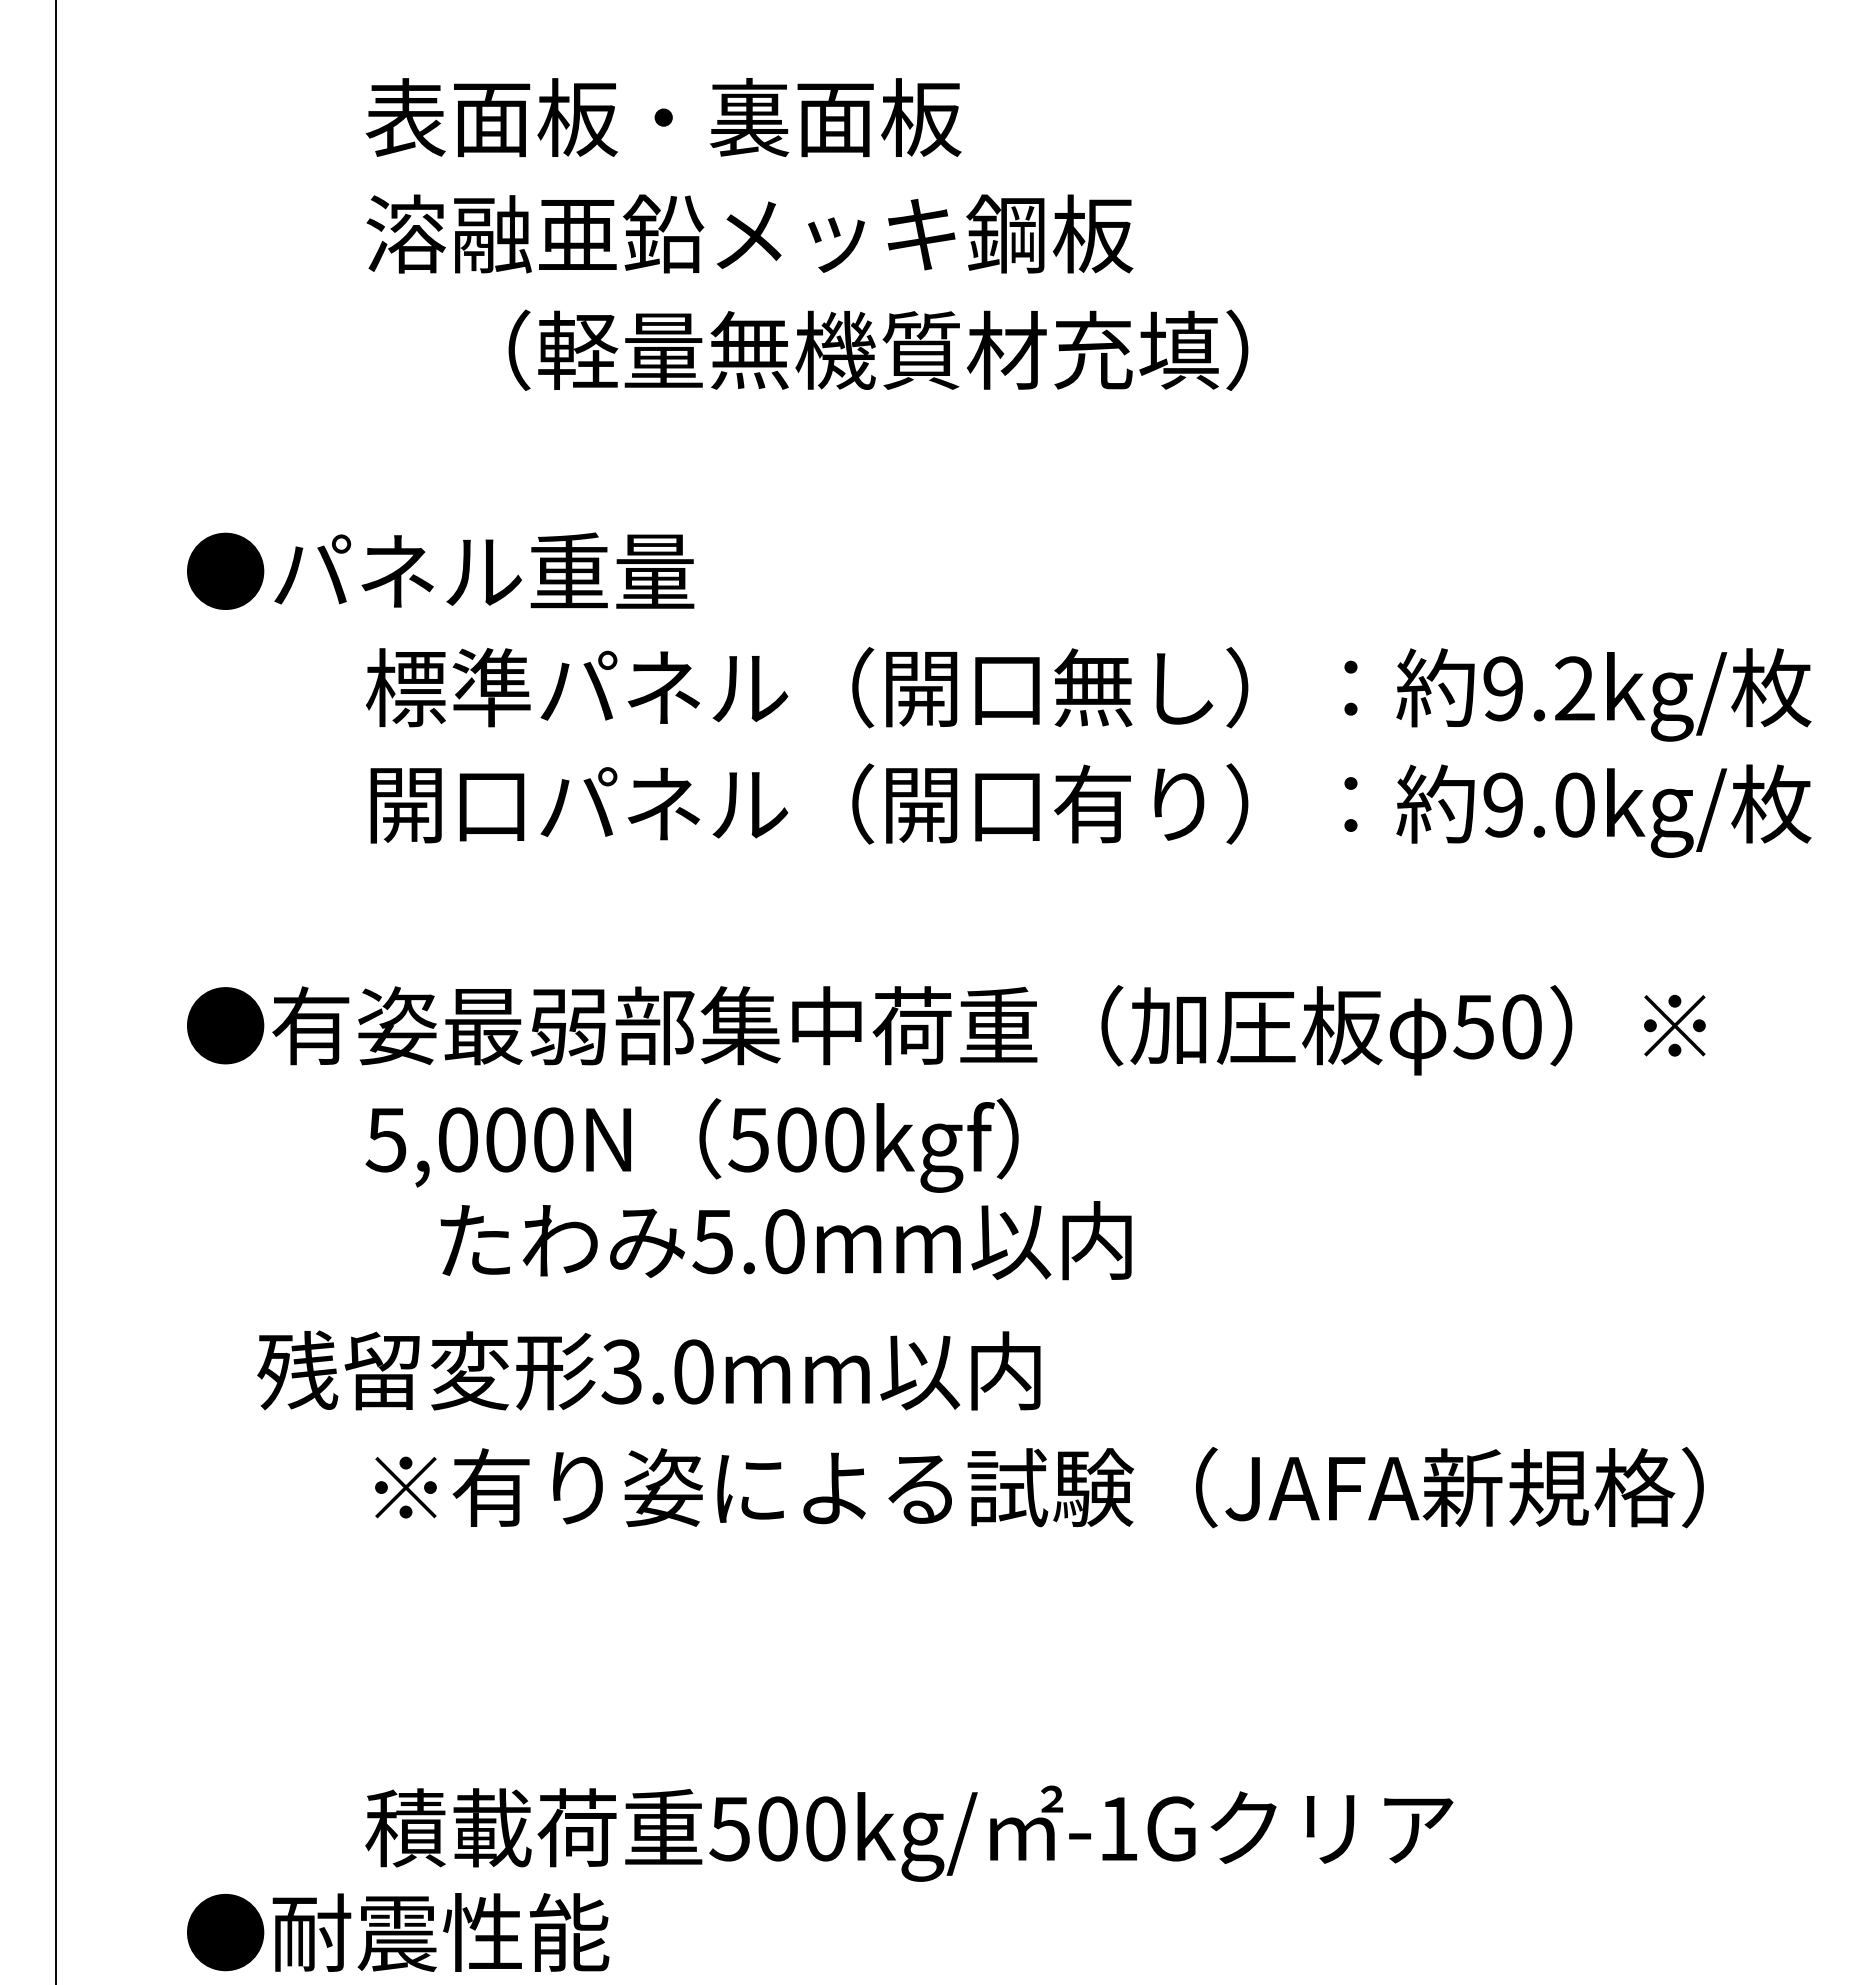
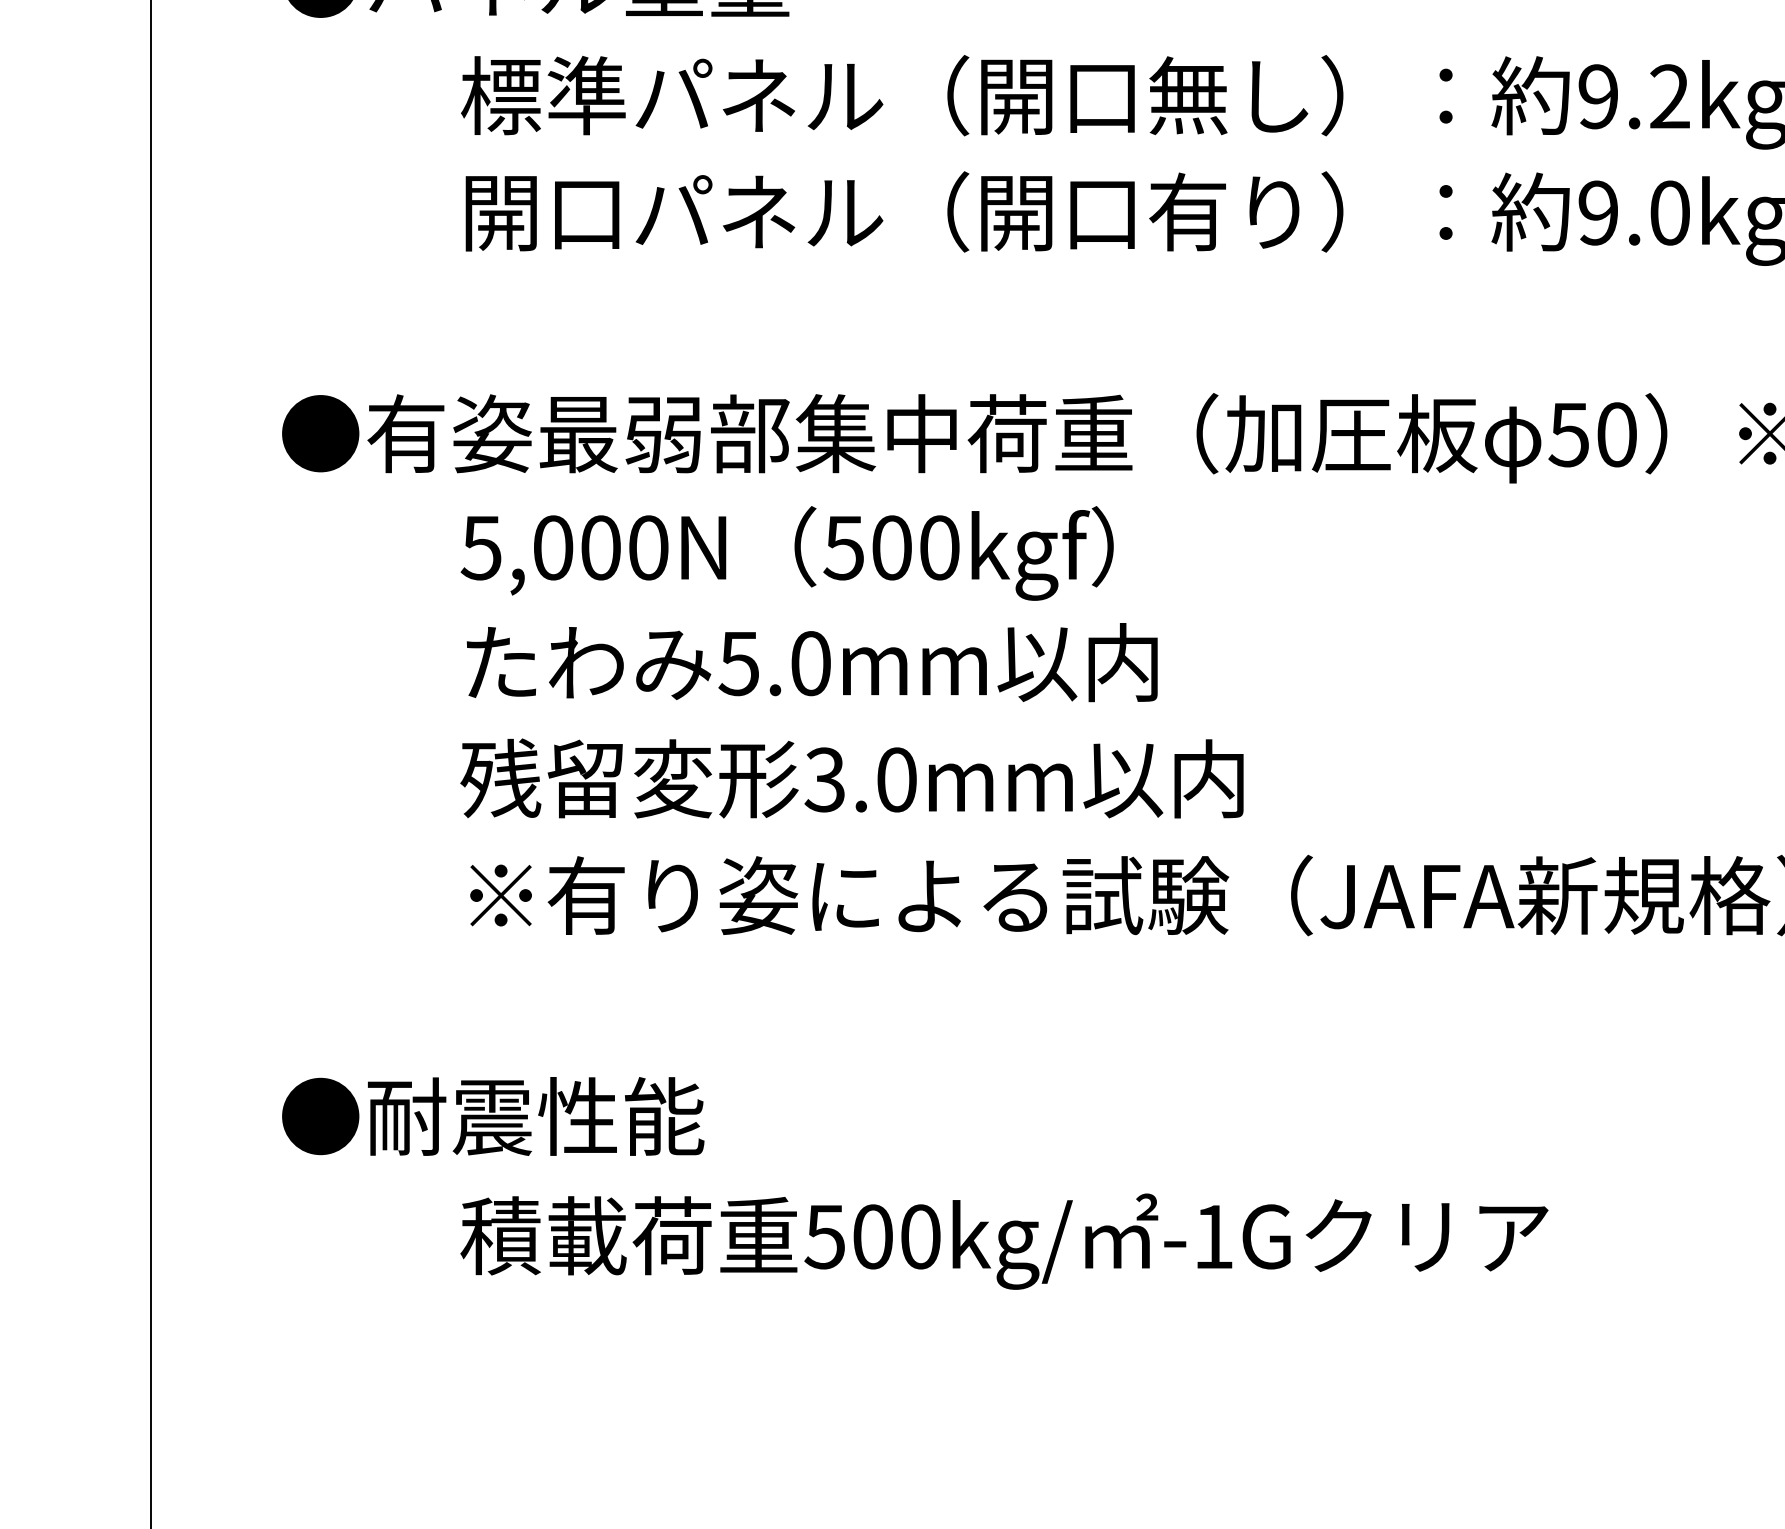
text: (785, 1240) -> (811, 662), moved
text: (648, 1370) -> (851, 778), moved
text: (398, 1932) -> (493, 1116), moved

